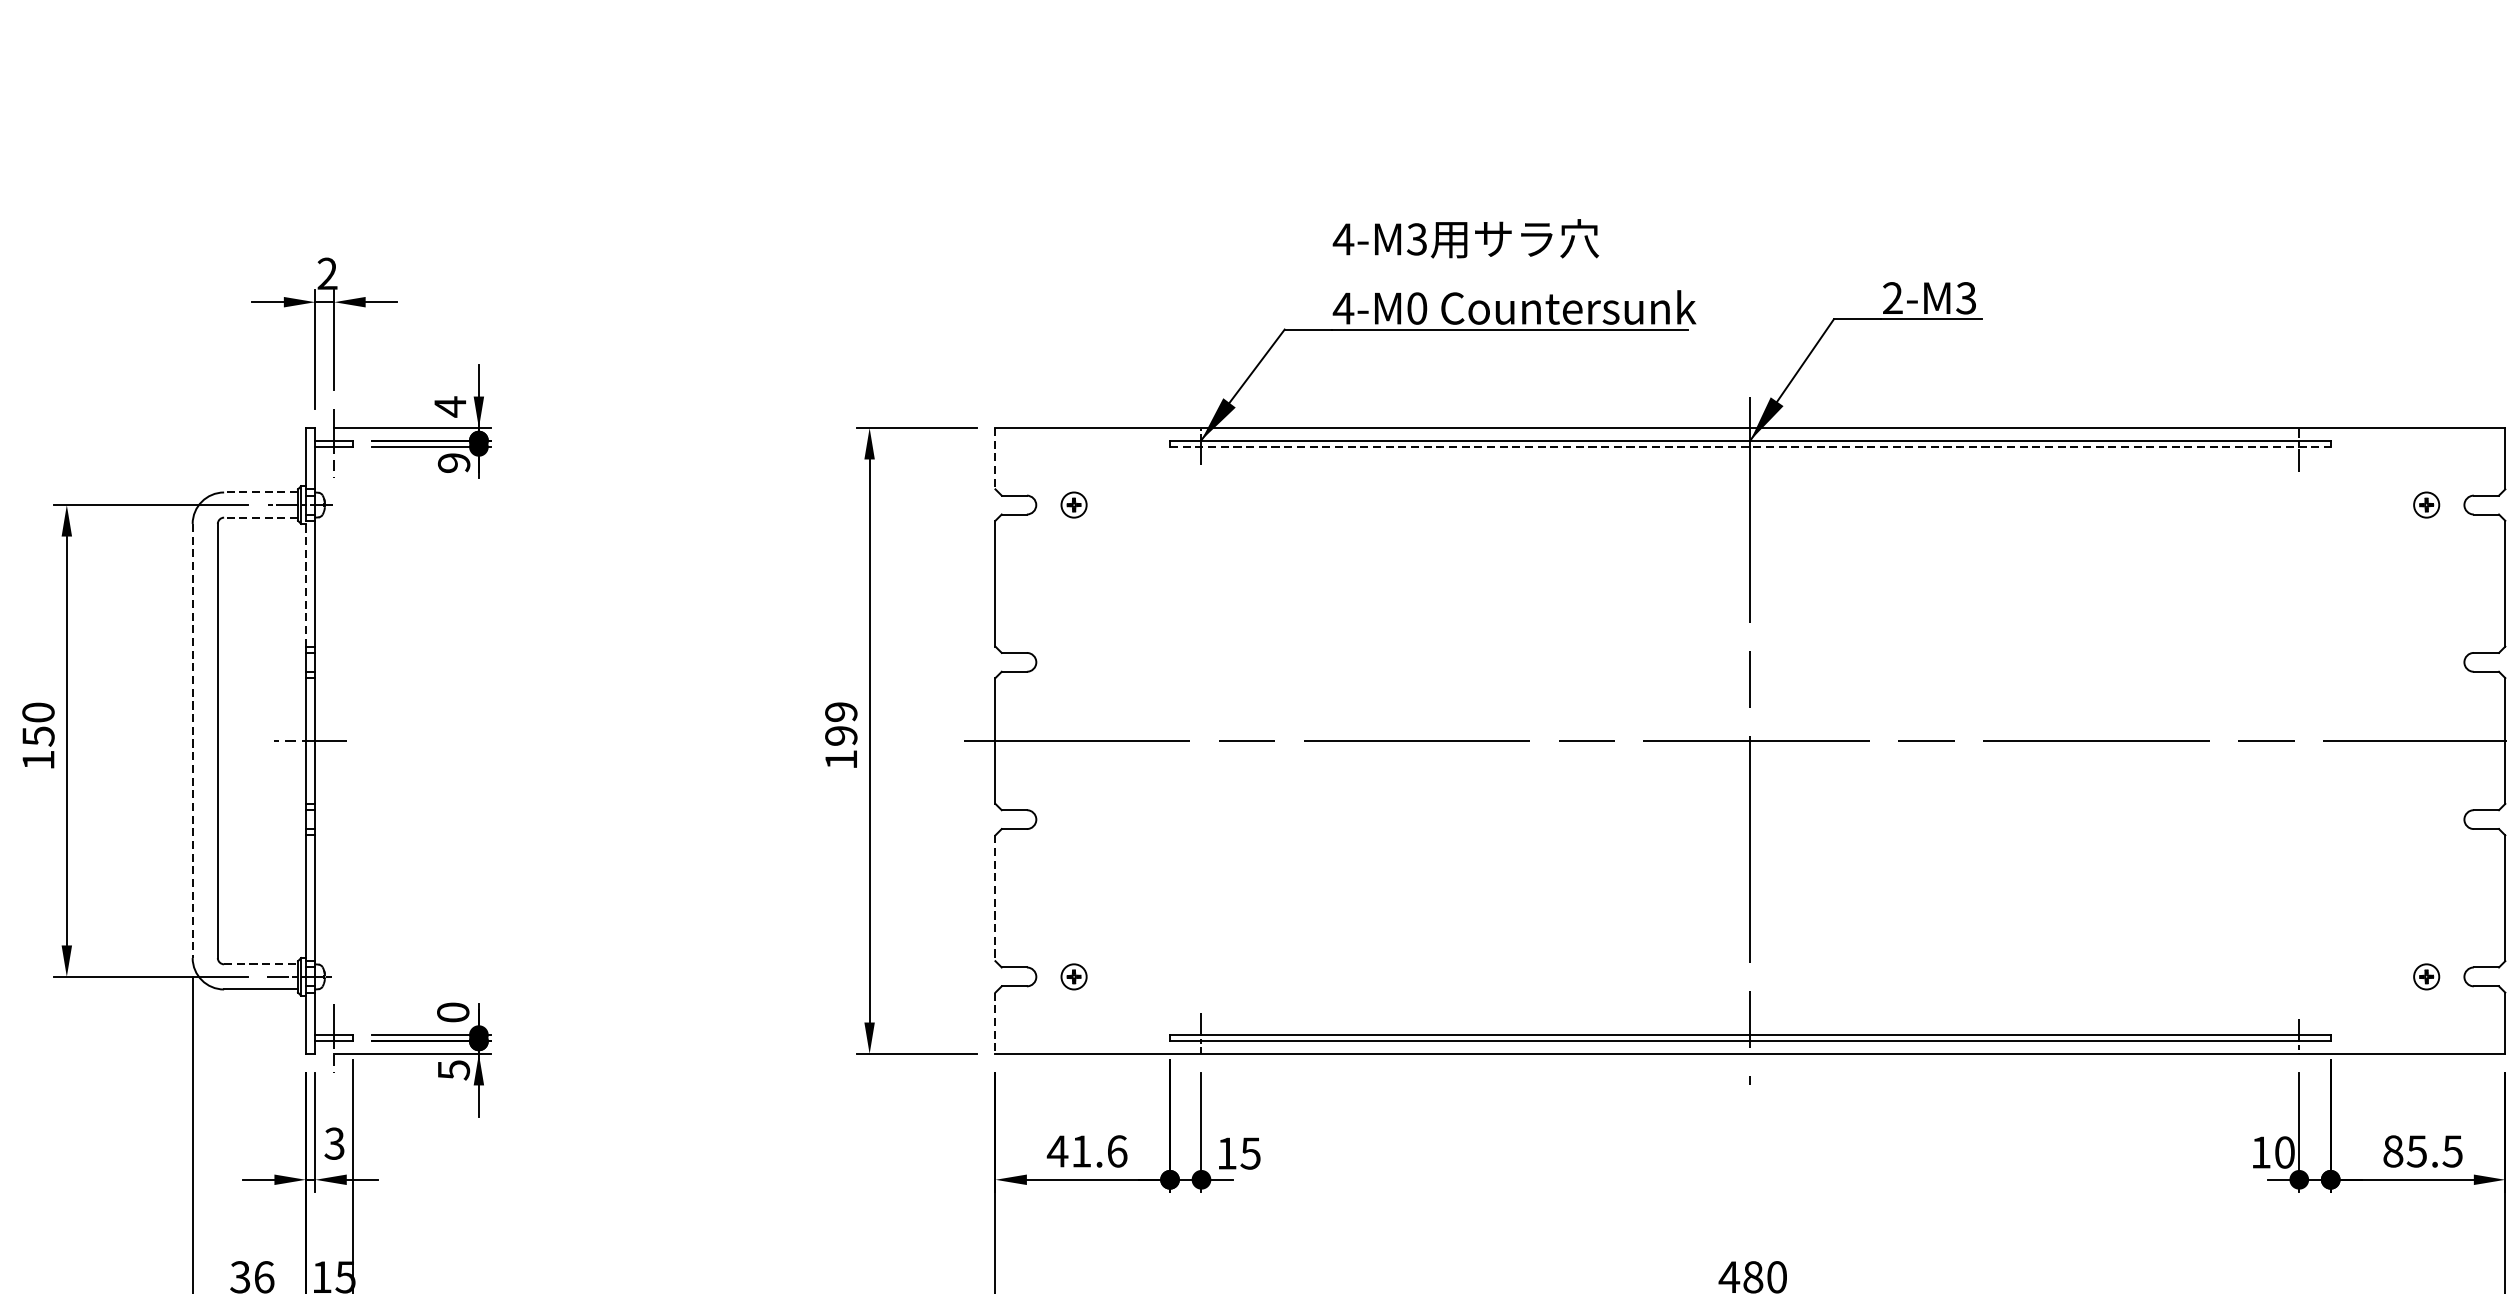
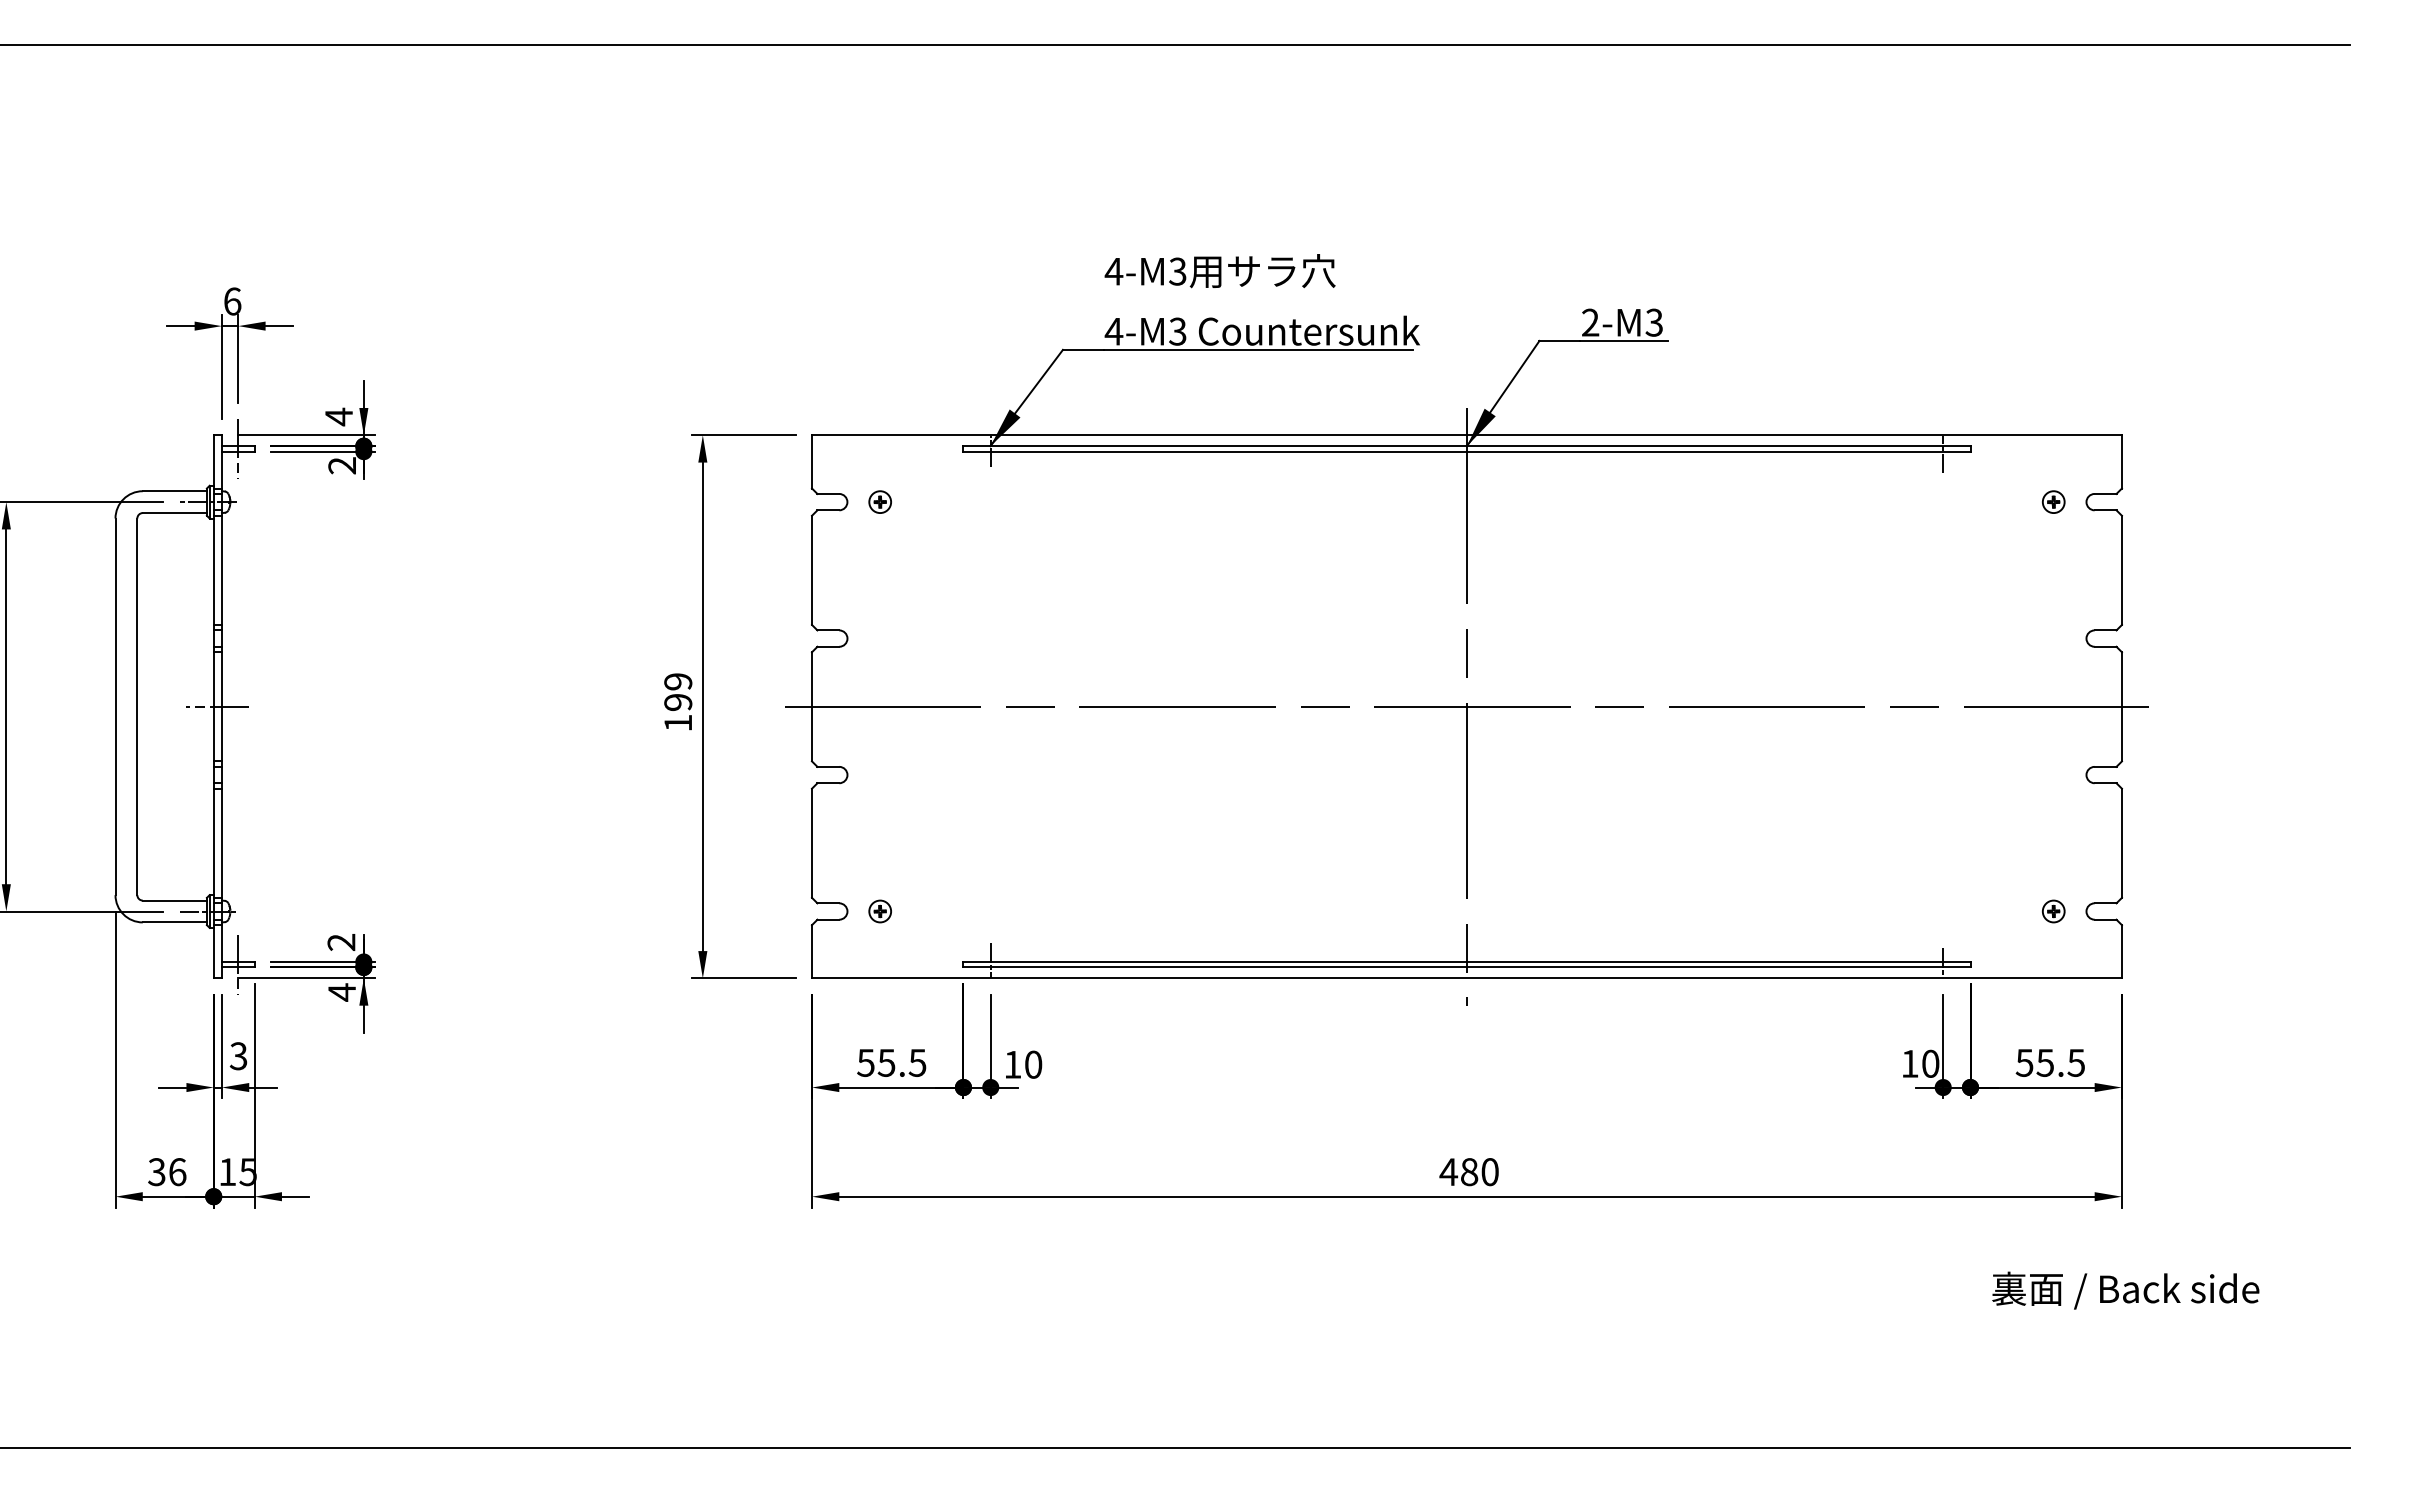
text: (327, 273) -> (232, 301), 2 -> 6
text: (1416, 308) -> (1177, 331), 4-M0 -> 4-M3
line: (1749, 446) -> (1466, 451), dashed -> solid
line: (996, 458) -> (812, 461), dashed -> solid
text: (454, 462) -> (342, 465), 9 -> 2
line: (260, 492) -> (174, 491), dashed -> solid
line: (260, 518) -> (174, 513), dashed -> solid
line: (305, 583) -> (213, 570), dashed -> solid
line: (192, 741) -> (115, 707), dashed -> solid
line: (996, 898) -> (812, 843), dashed -> solid
line: (261, 964) -> (175, 900), dashed -> solid
text: (453, 1011) -> (341, 941), 0 -> 2
line: (996, 1023) -> (812, 951), dashed -> solid
text: (454, 1070) -> (342, 992), 5 -> 4
text: (1087, 1150) -> (891, 1062), 41.6 -> 55.5
text: (2392, 1150) -> (2024, 1062), 85.5 -> 55.5
text: (1250, 1153) -> (1033, 1064), 15 -> 10

